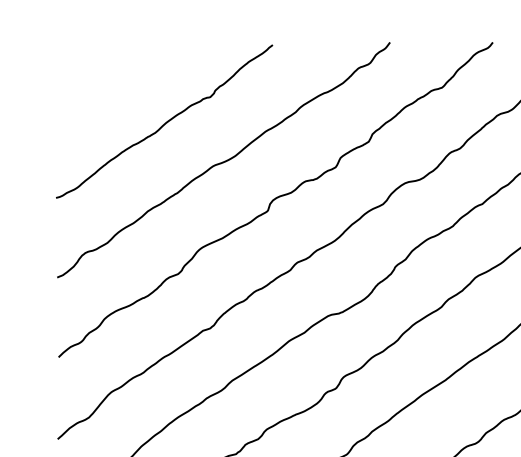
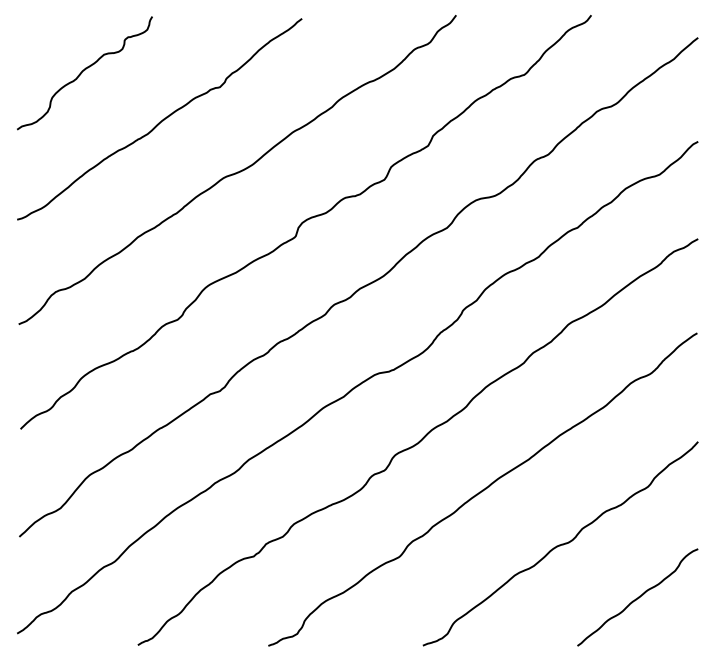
curve: (106, 85) -> (83, 71), added

